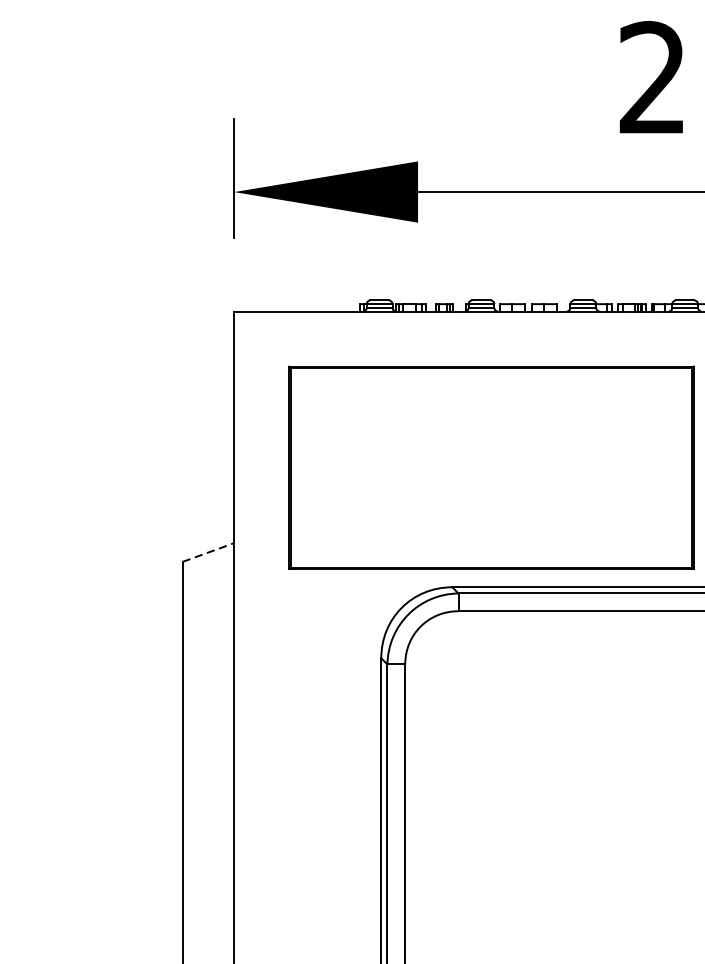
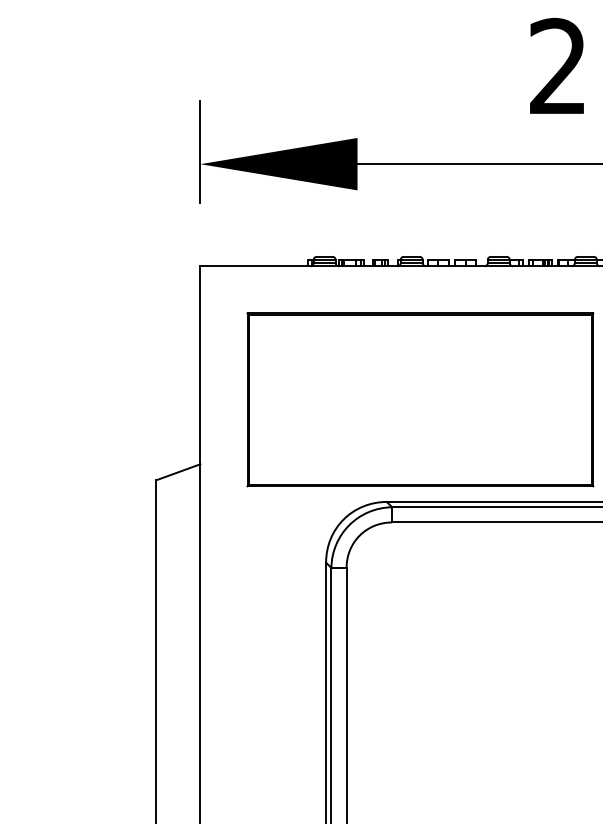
line: (208, 552) -> (178, 472), dashed -> solid

